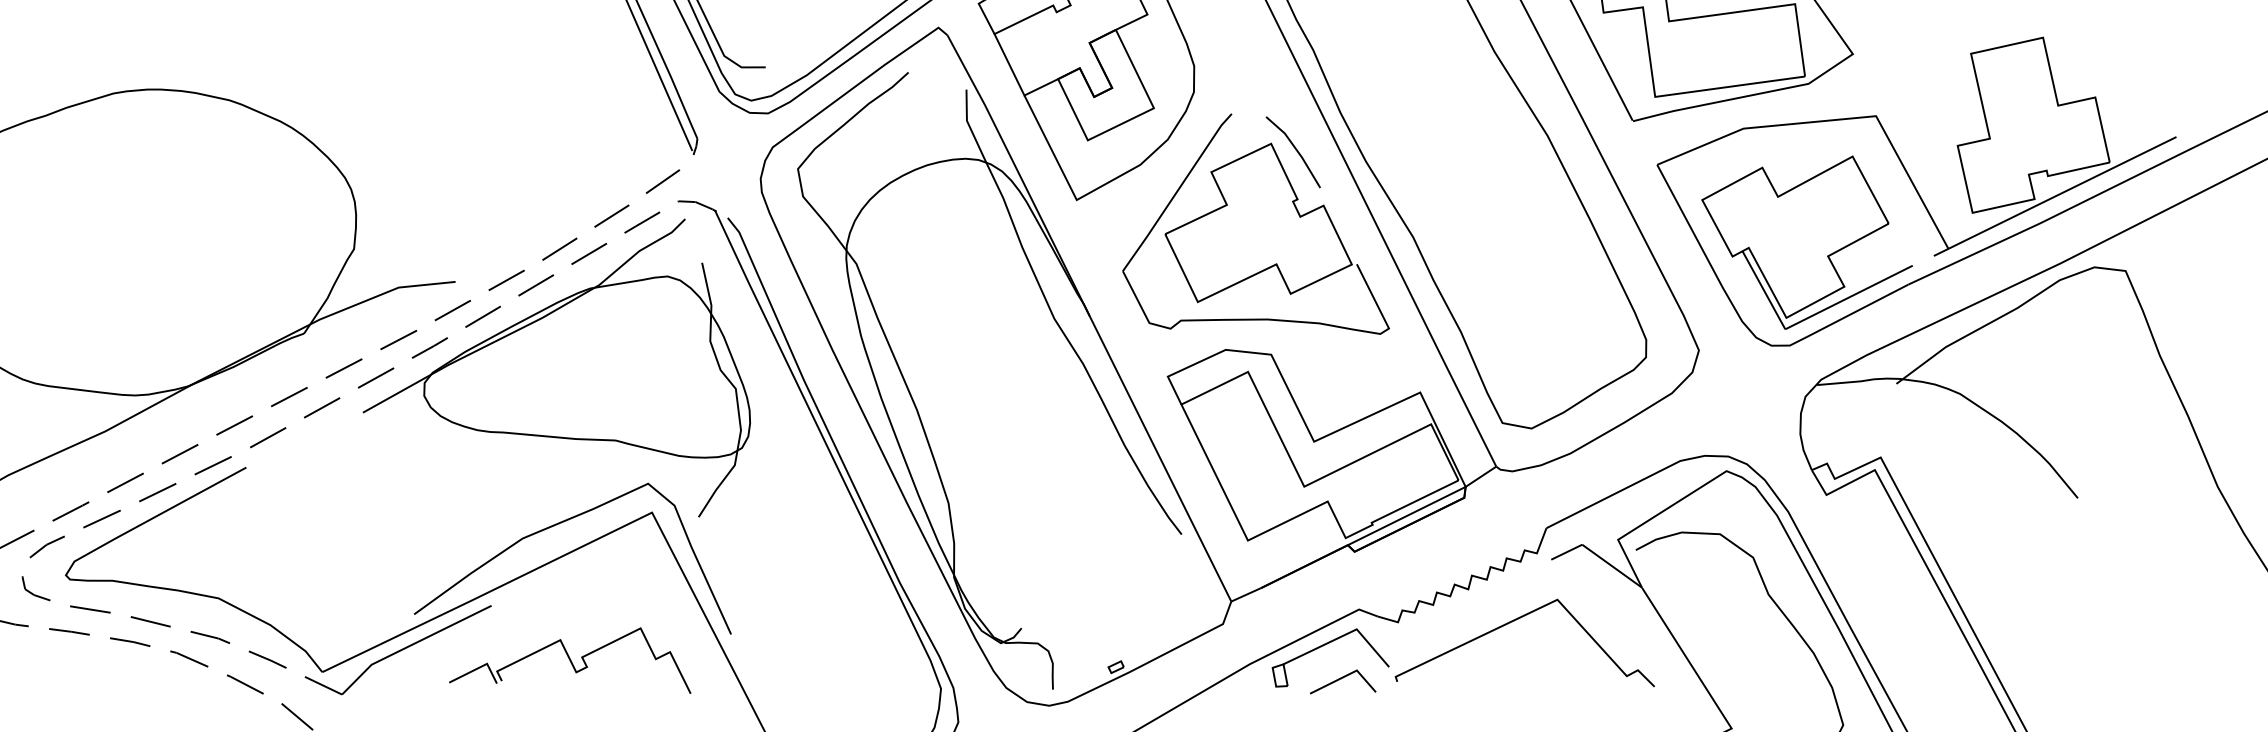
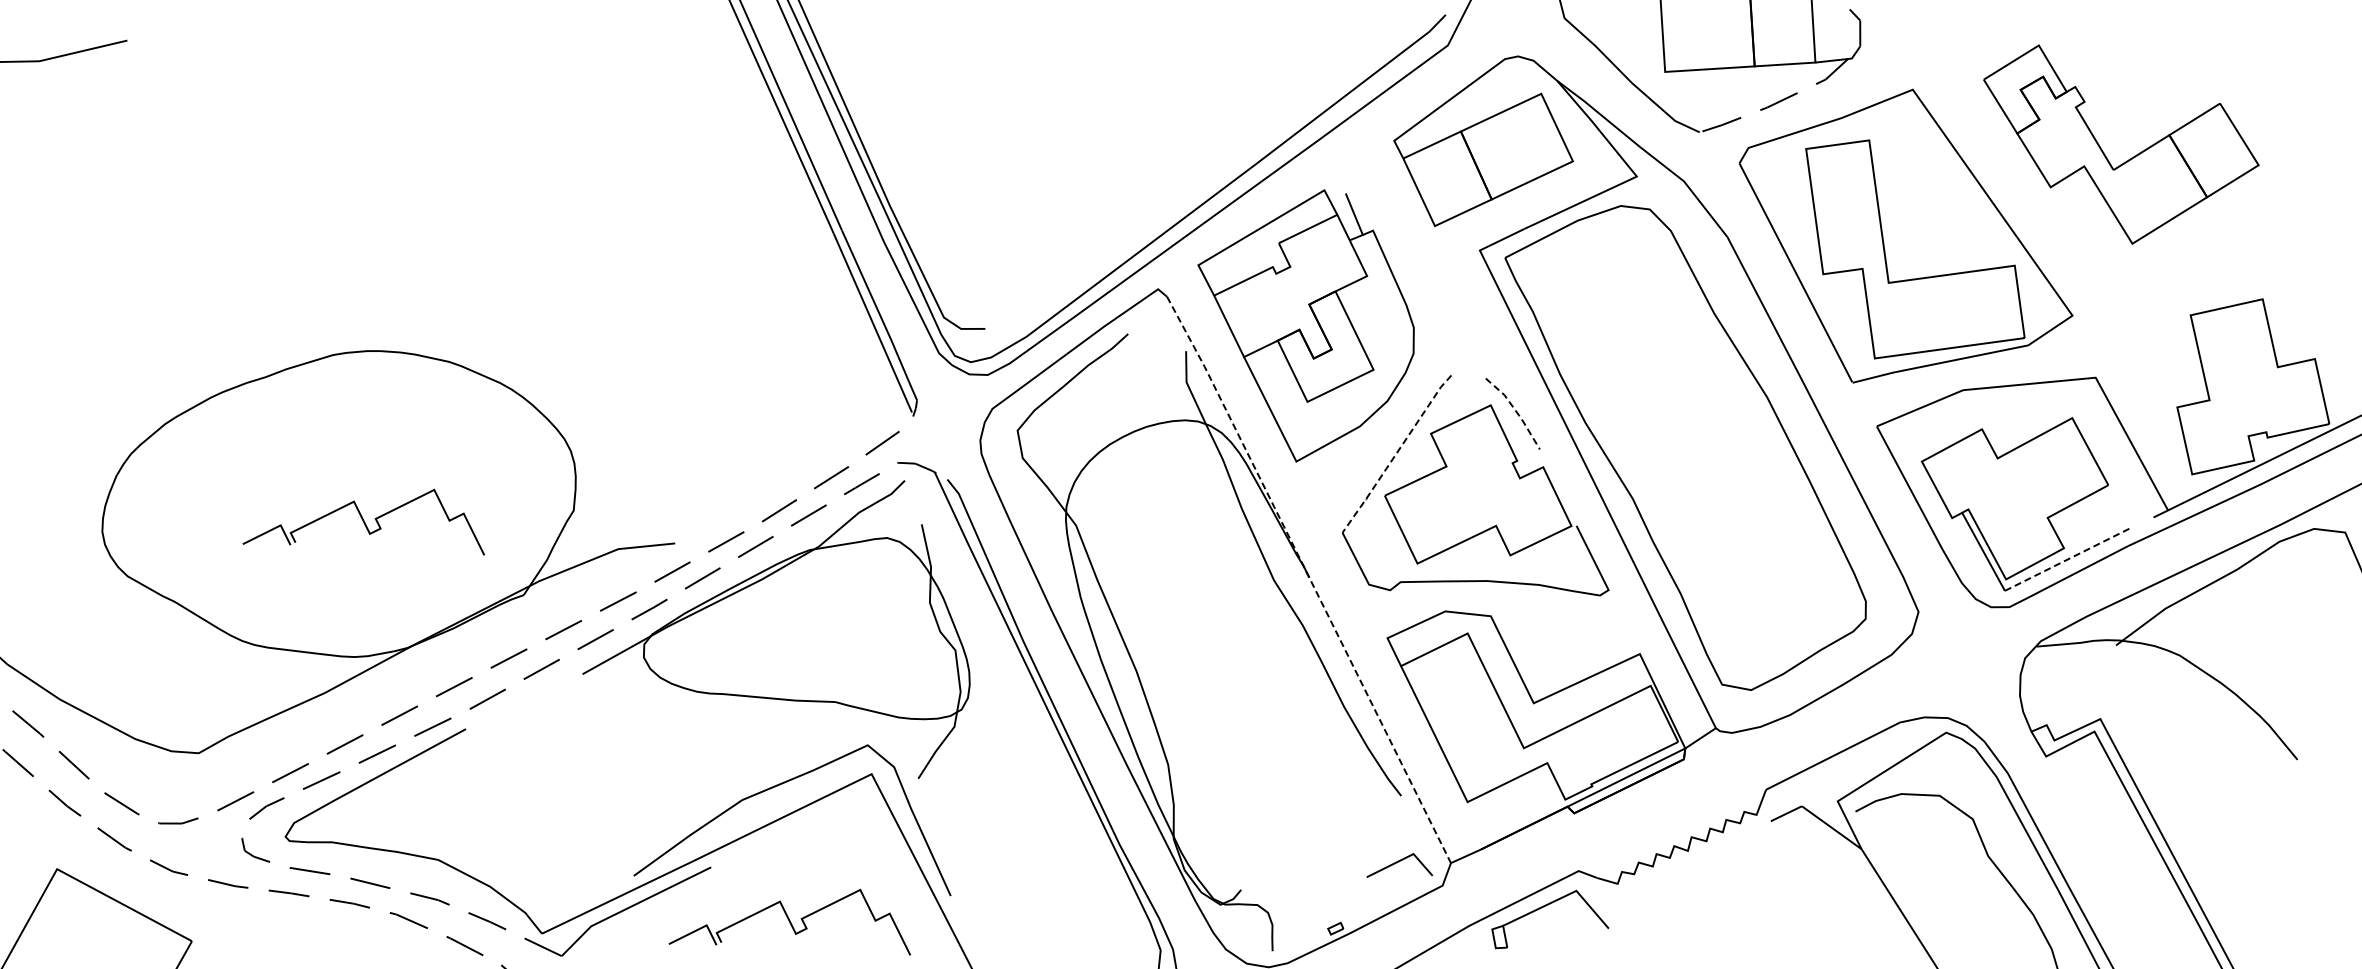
line: (1296, 149) -> (1516, 411), solid -> dashed
line: (1176, 192) -> (1396, 454), solid -> dashed
part: (143, 259) -> (363, 521), added
line: (1849, 296) -> (2069, 558), solid -> dashed
line: (1089, 316) -> (1309, 578), solid -> dashed
curve: (1513, 621) -> (1733, 883), removed
line: (1342, 678) -> (1399, 862), moved

